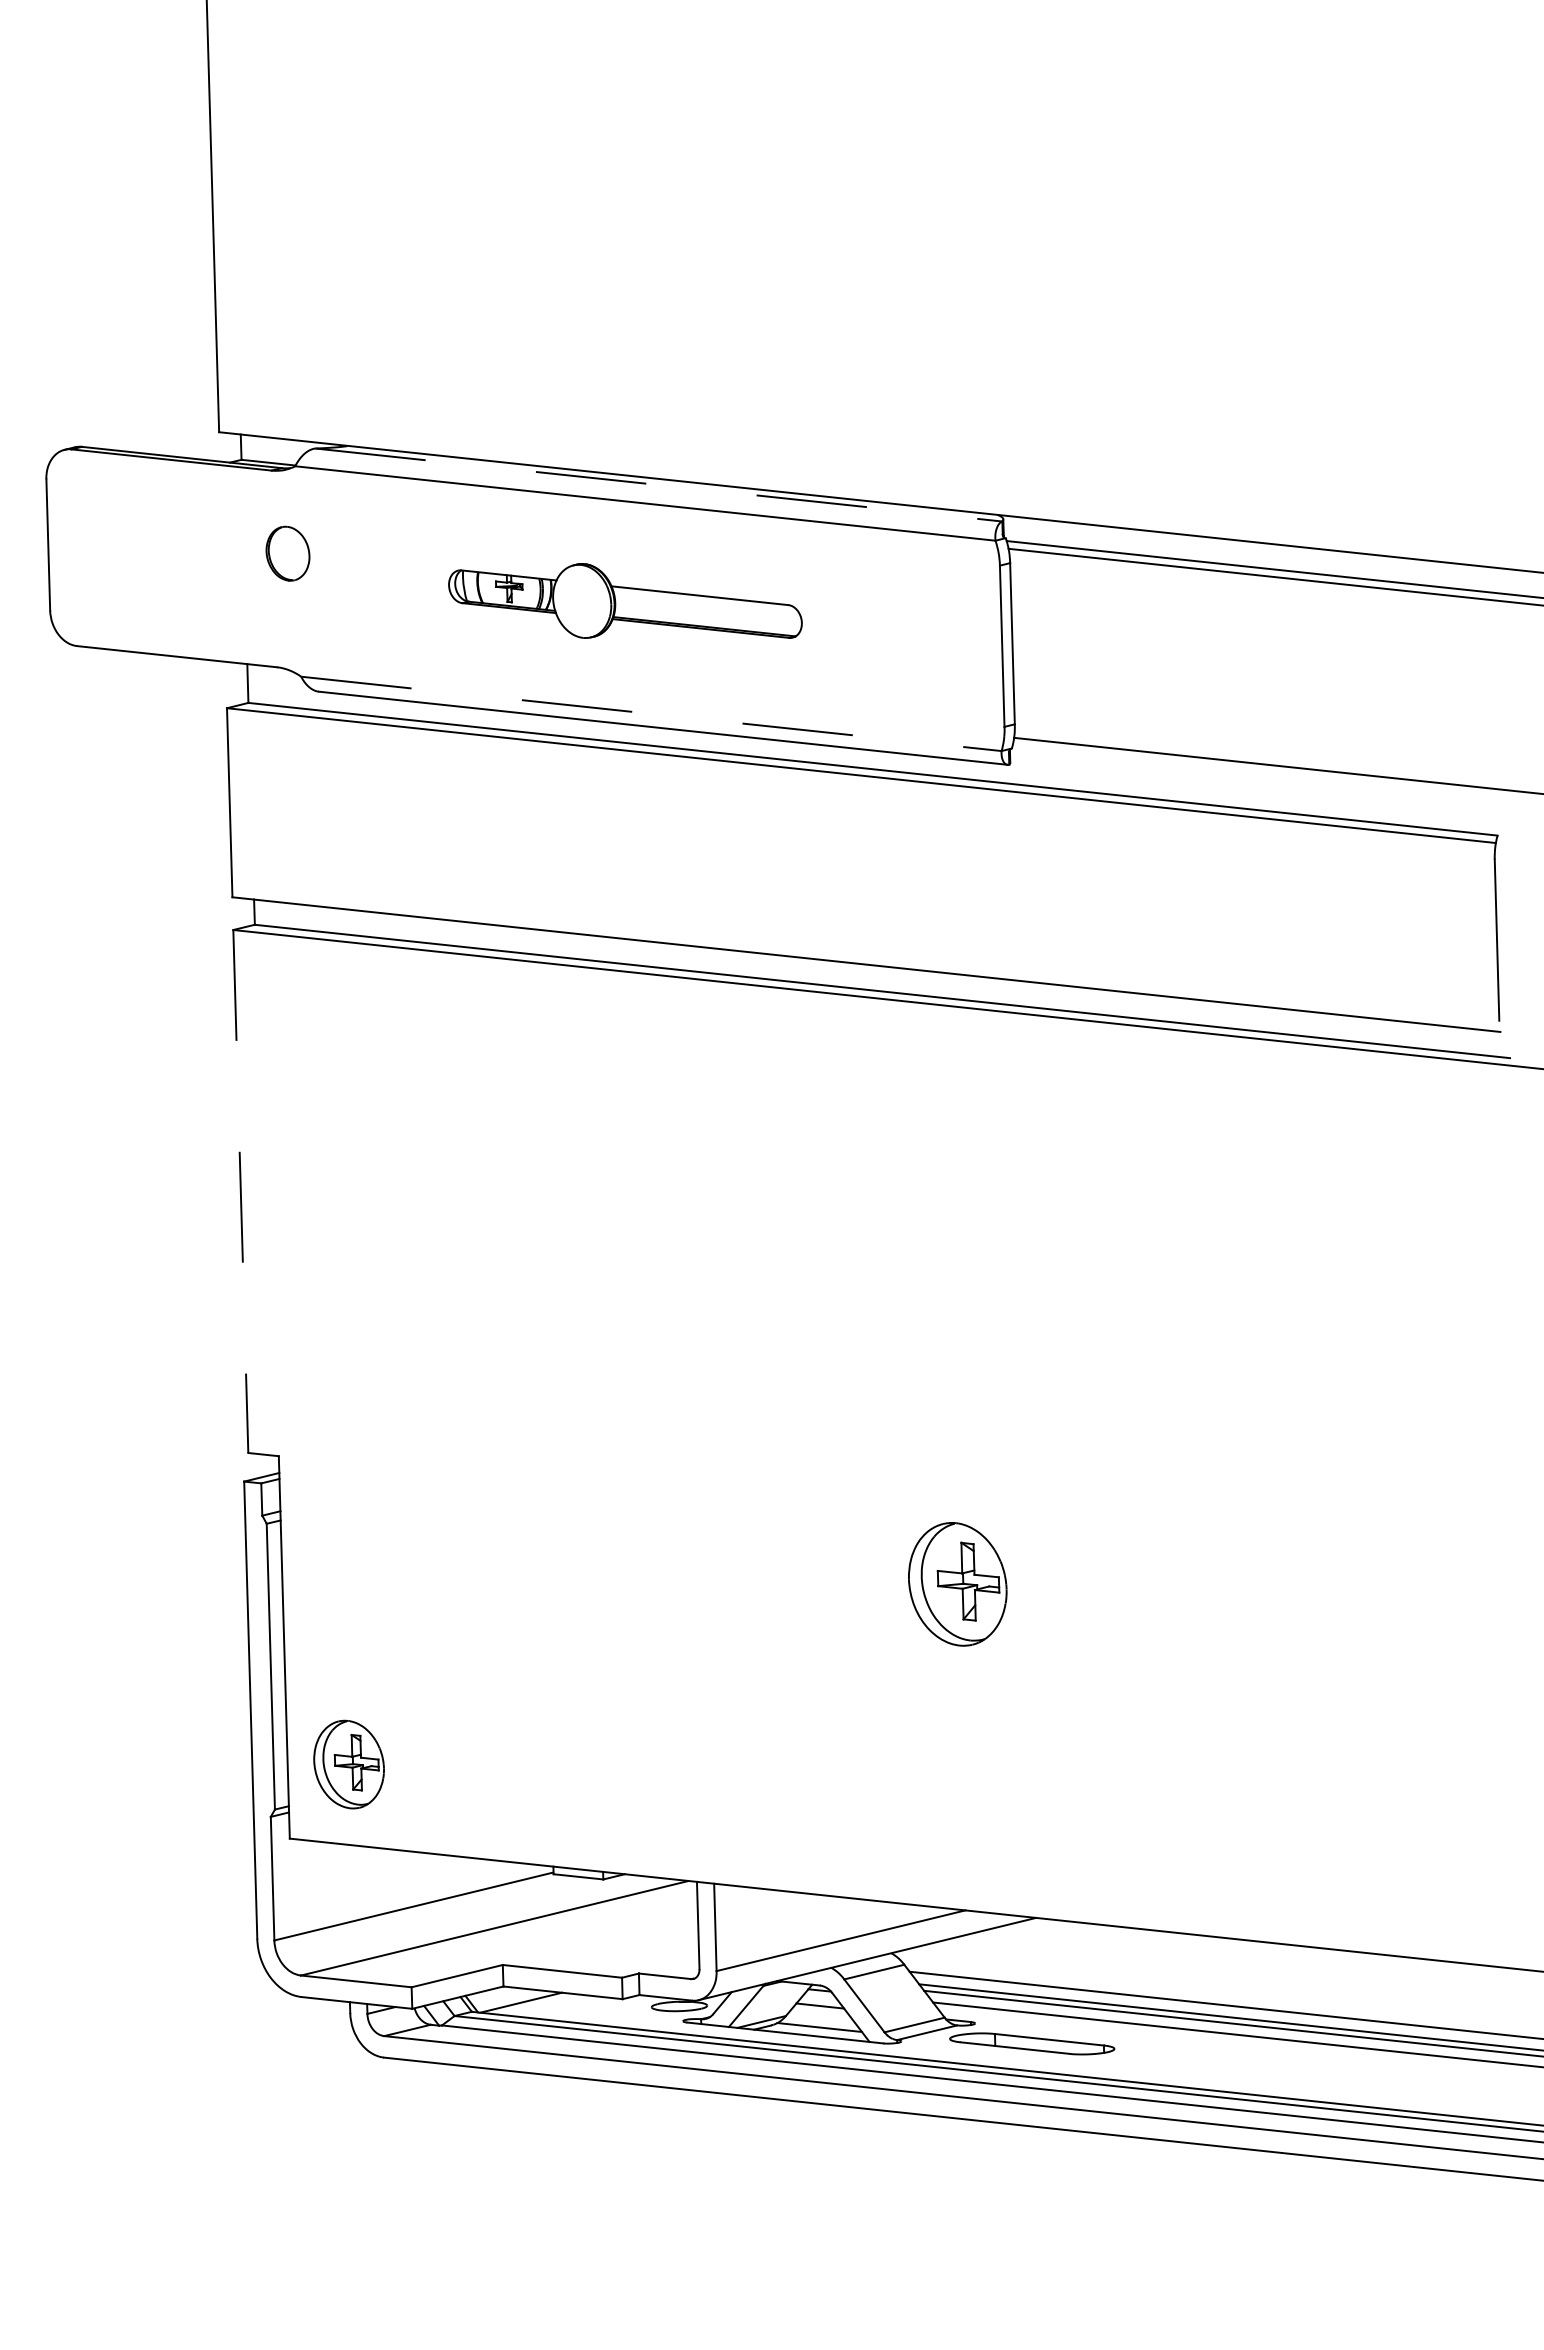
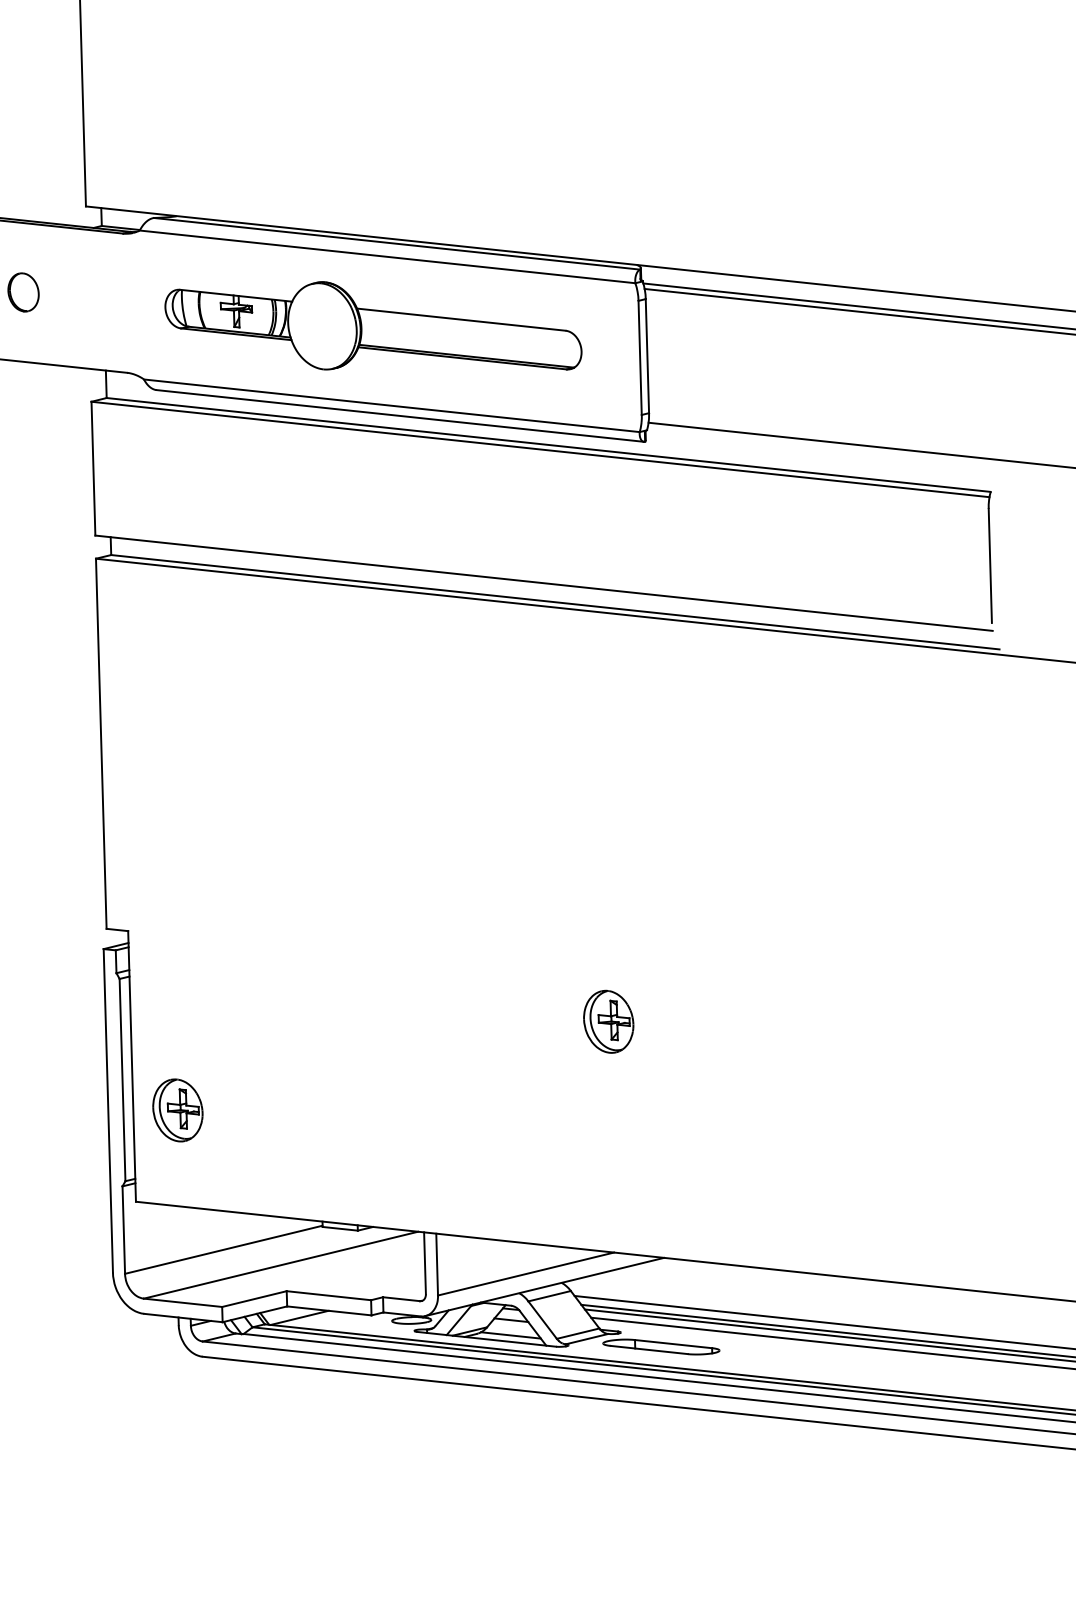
line: (659, 485) -> (397, 244), dashed -> solid
part: (287, 553) -> (23, 292), moved
part: (625, 600) -> (373, 325), size x1.67
line: (651, 713) -> (391, 405), dashed -> solid
line: (240, 1191) -> (101, 743), dashed -> solid
part: (957, 1584) -> (608, 1021), size x0.71
part: (348, 1764) -> (177, 1110), moved

